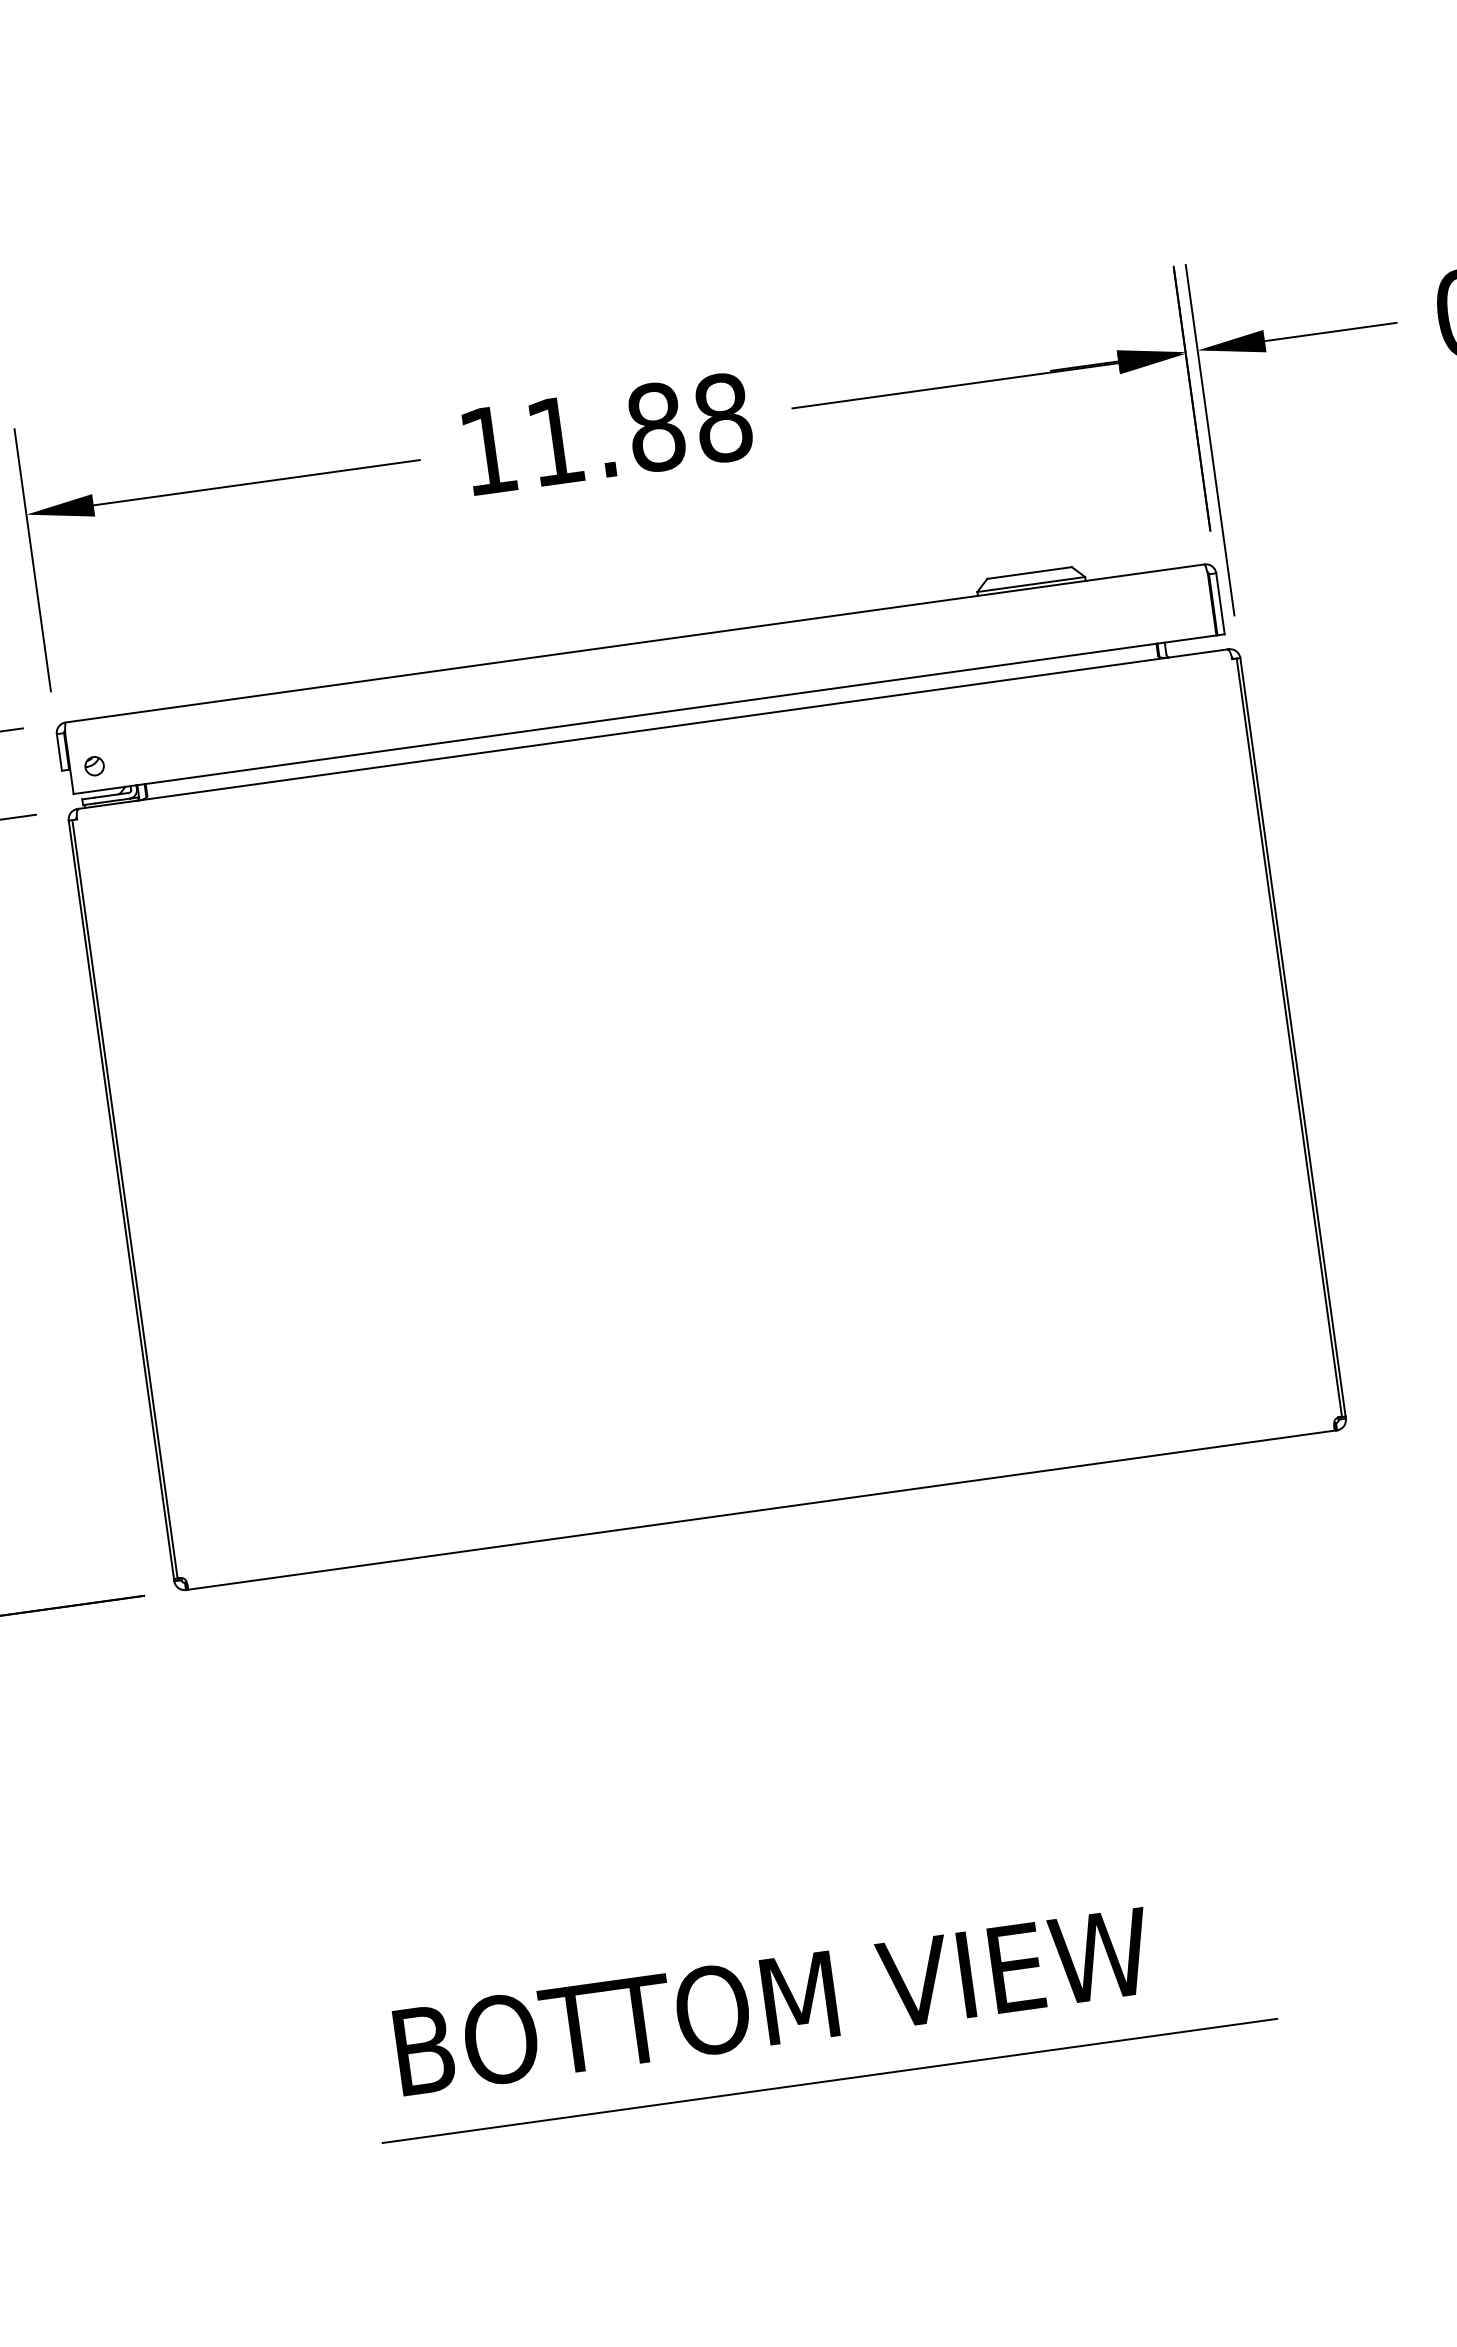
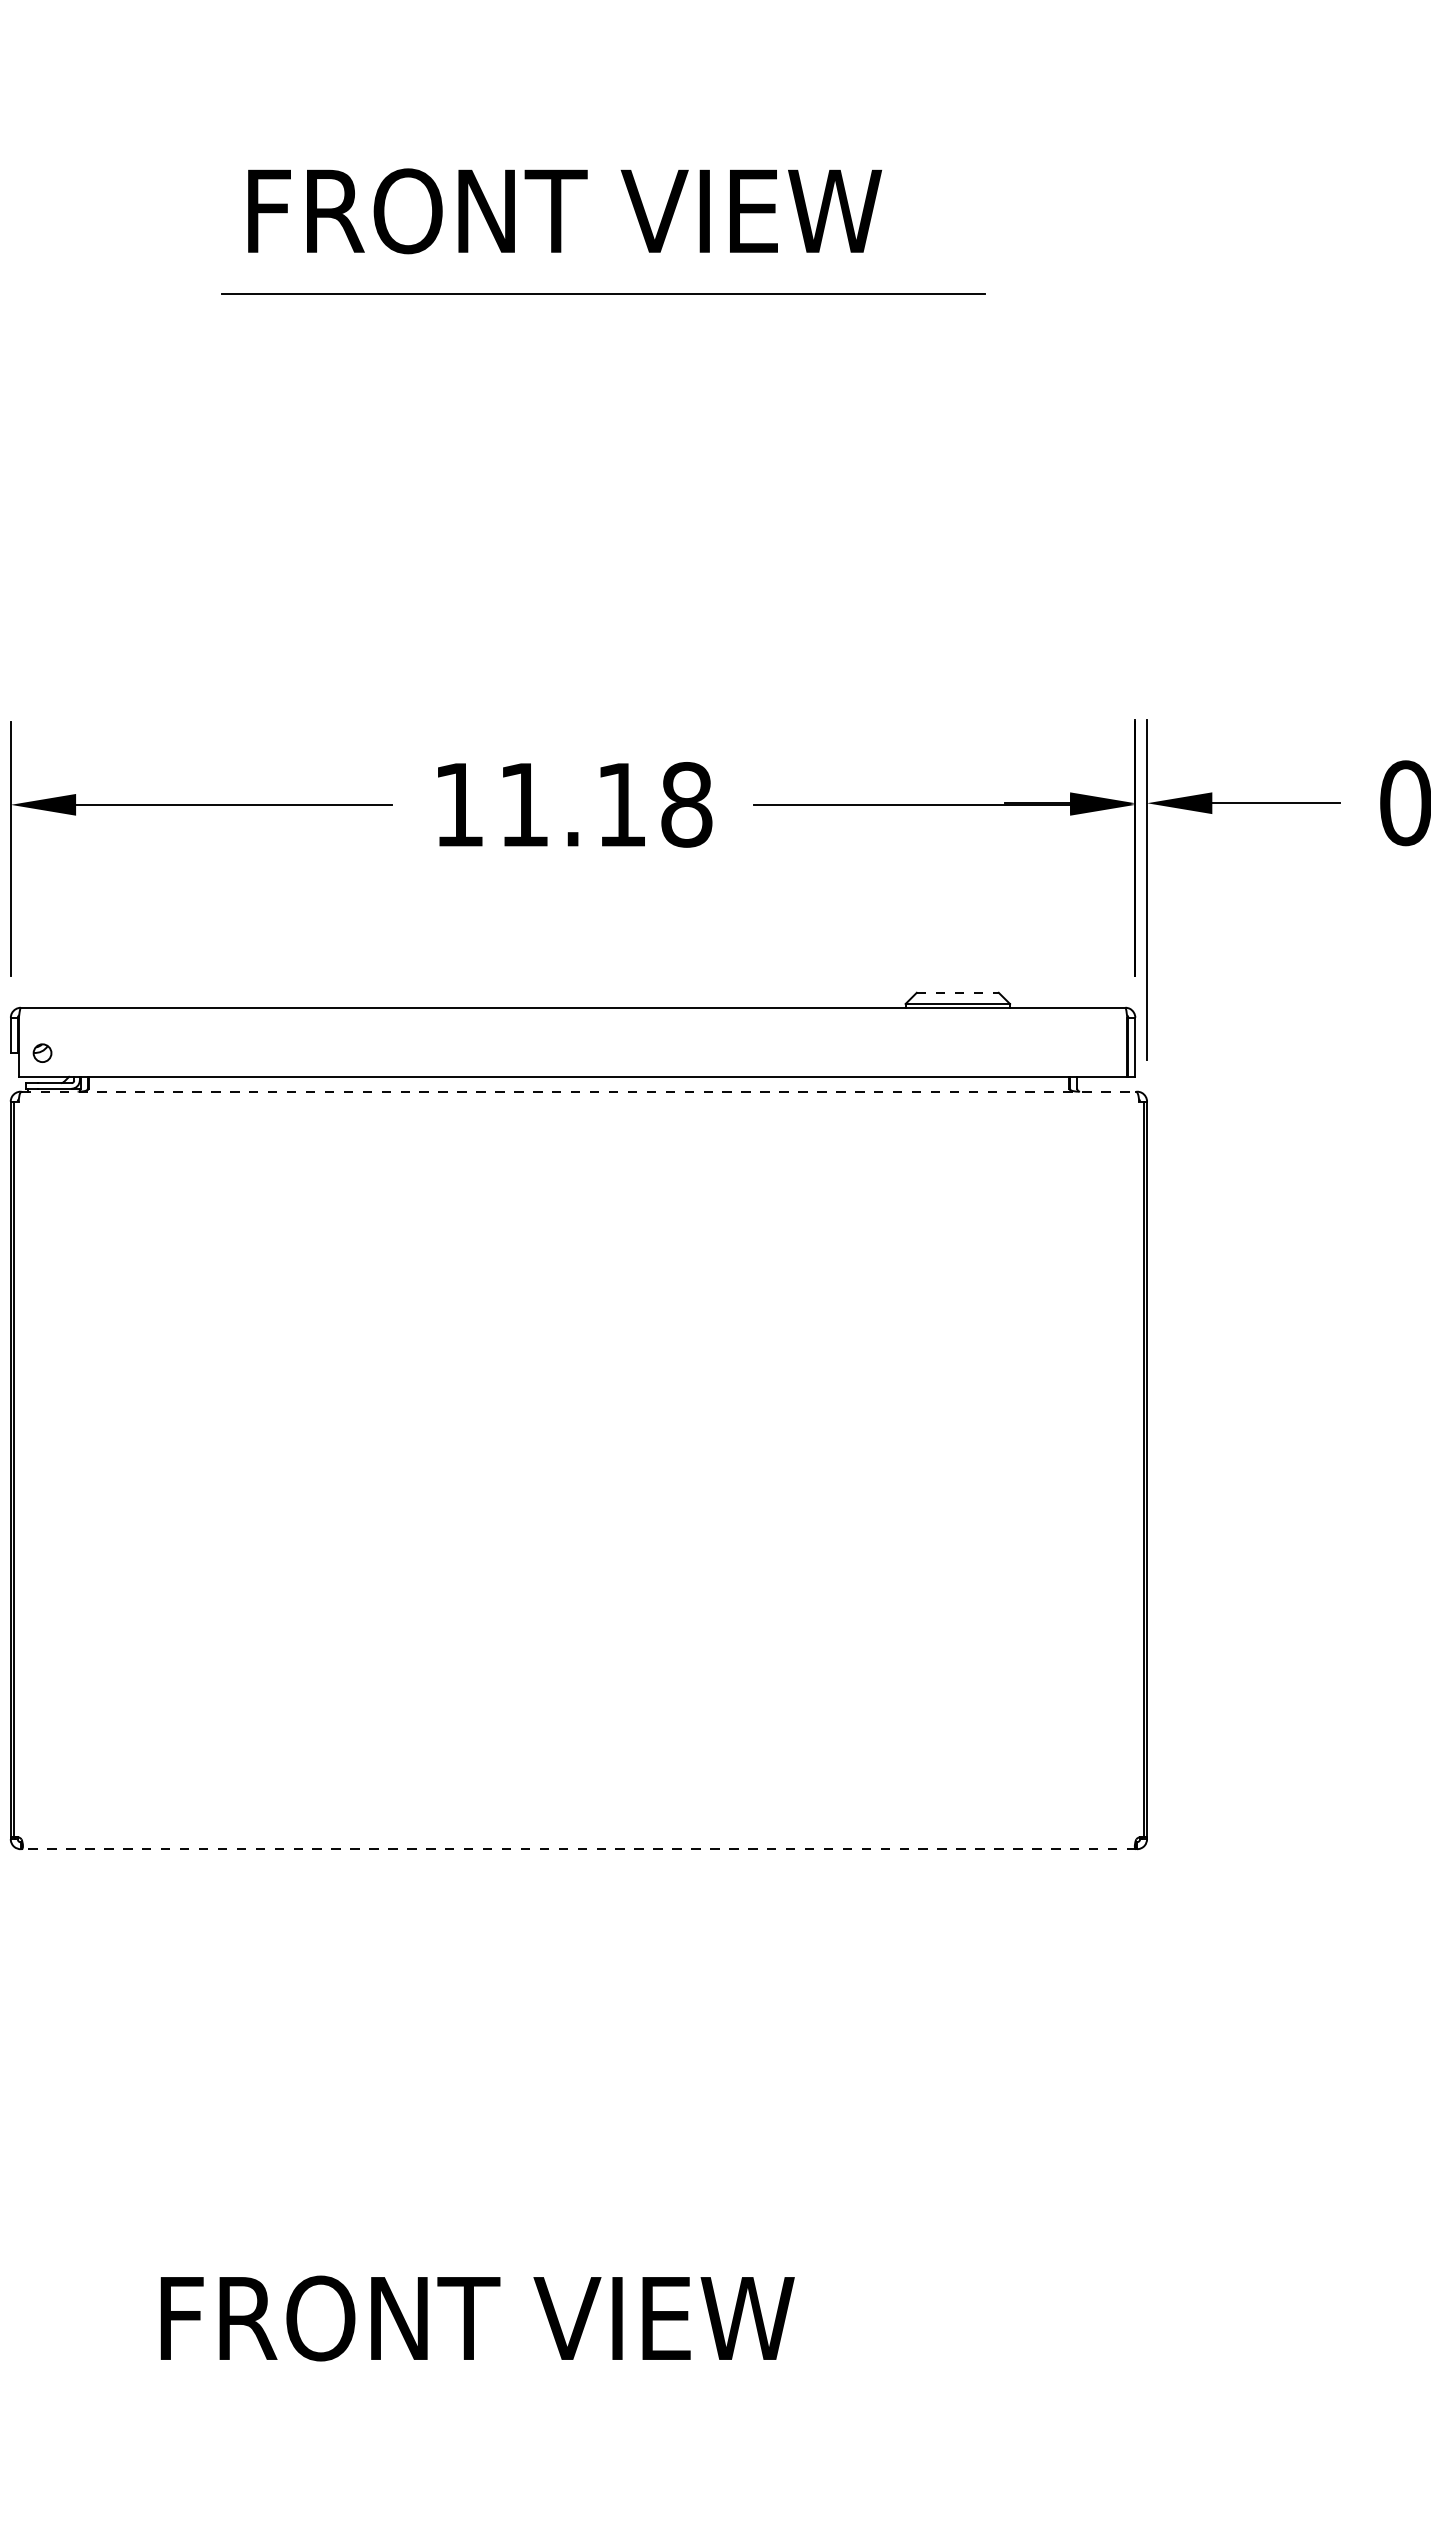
text: (655, 426) -> (621, 804), 11.88 -> 11.18
line: (1030, 572) -> (958, 992), solid -> dashed
line: (653, 728) -> (579, 1091), solid -> dashed
line: (761, 1510) -> (578, 1849), solid -> dashed
text: (778, 2000) -> (530, 2318), BOTTOM VIEW -> FRONT VIEW
line: (829, 2081) -> (568, 2401), removed

